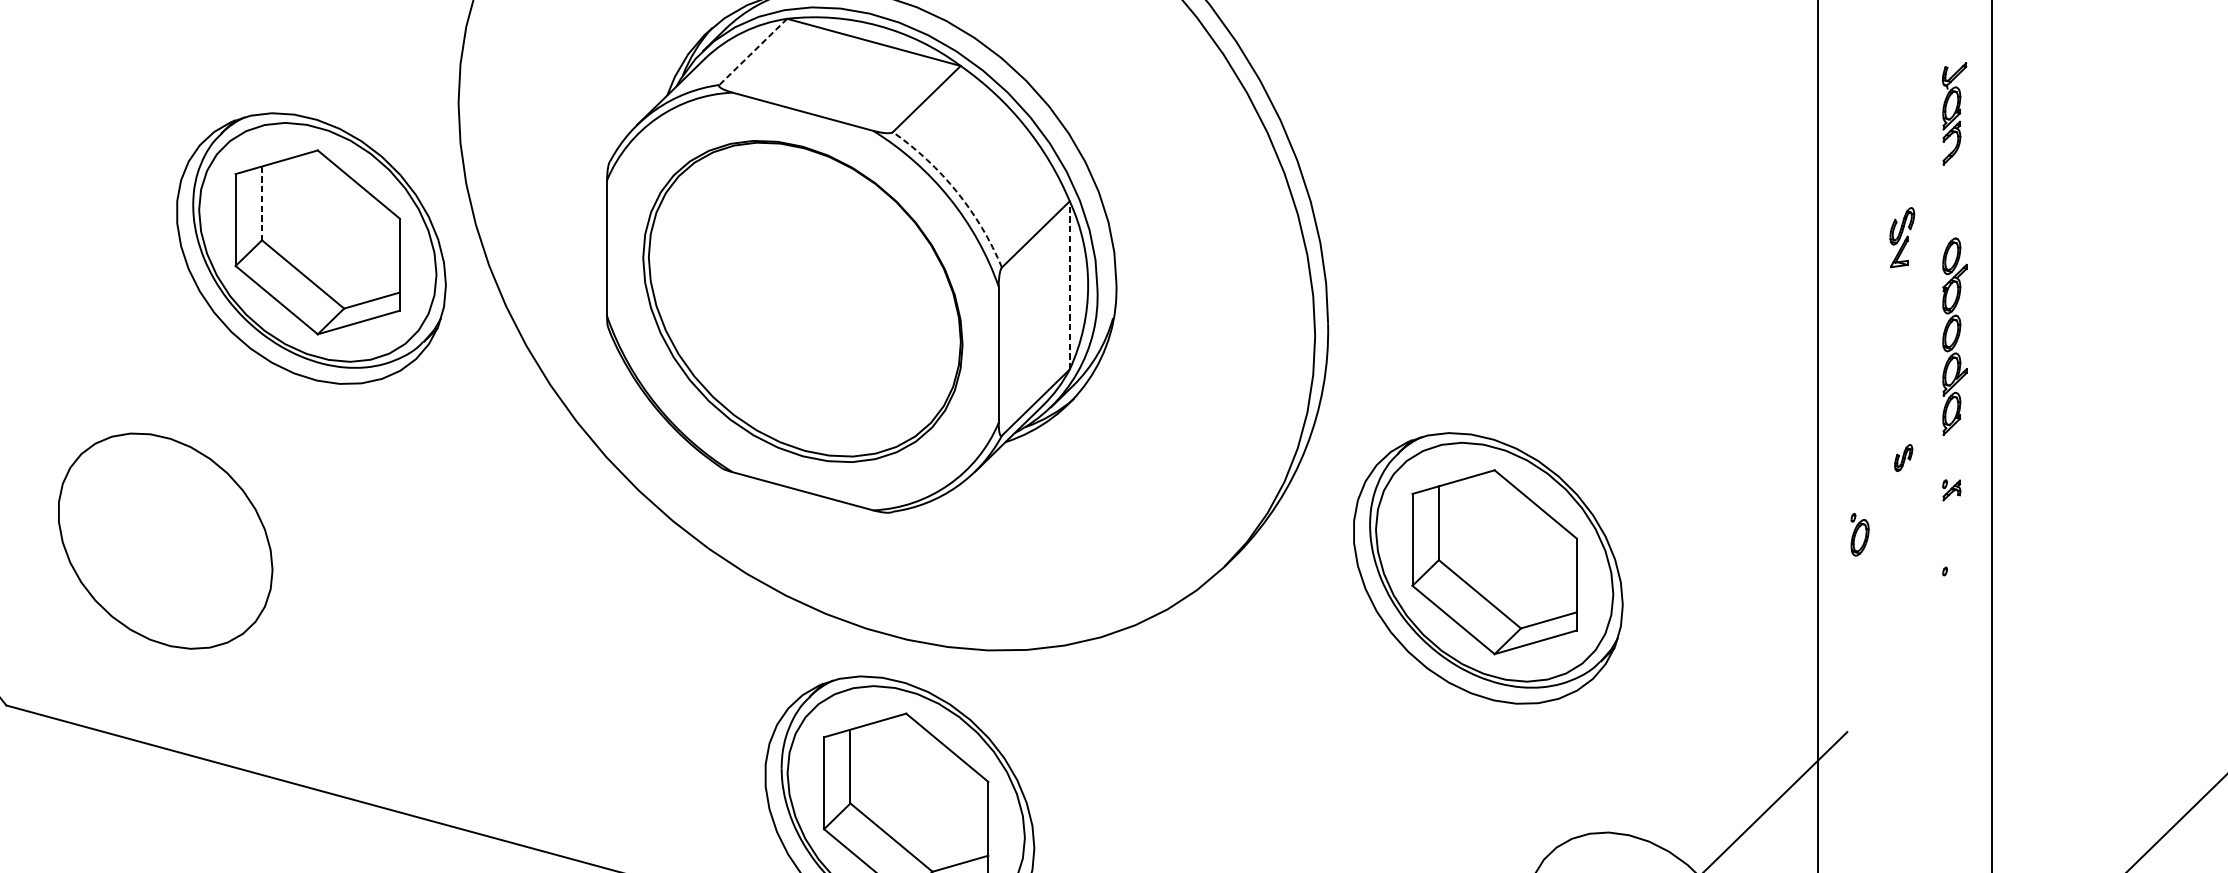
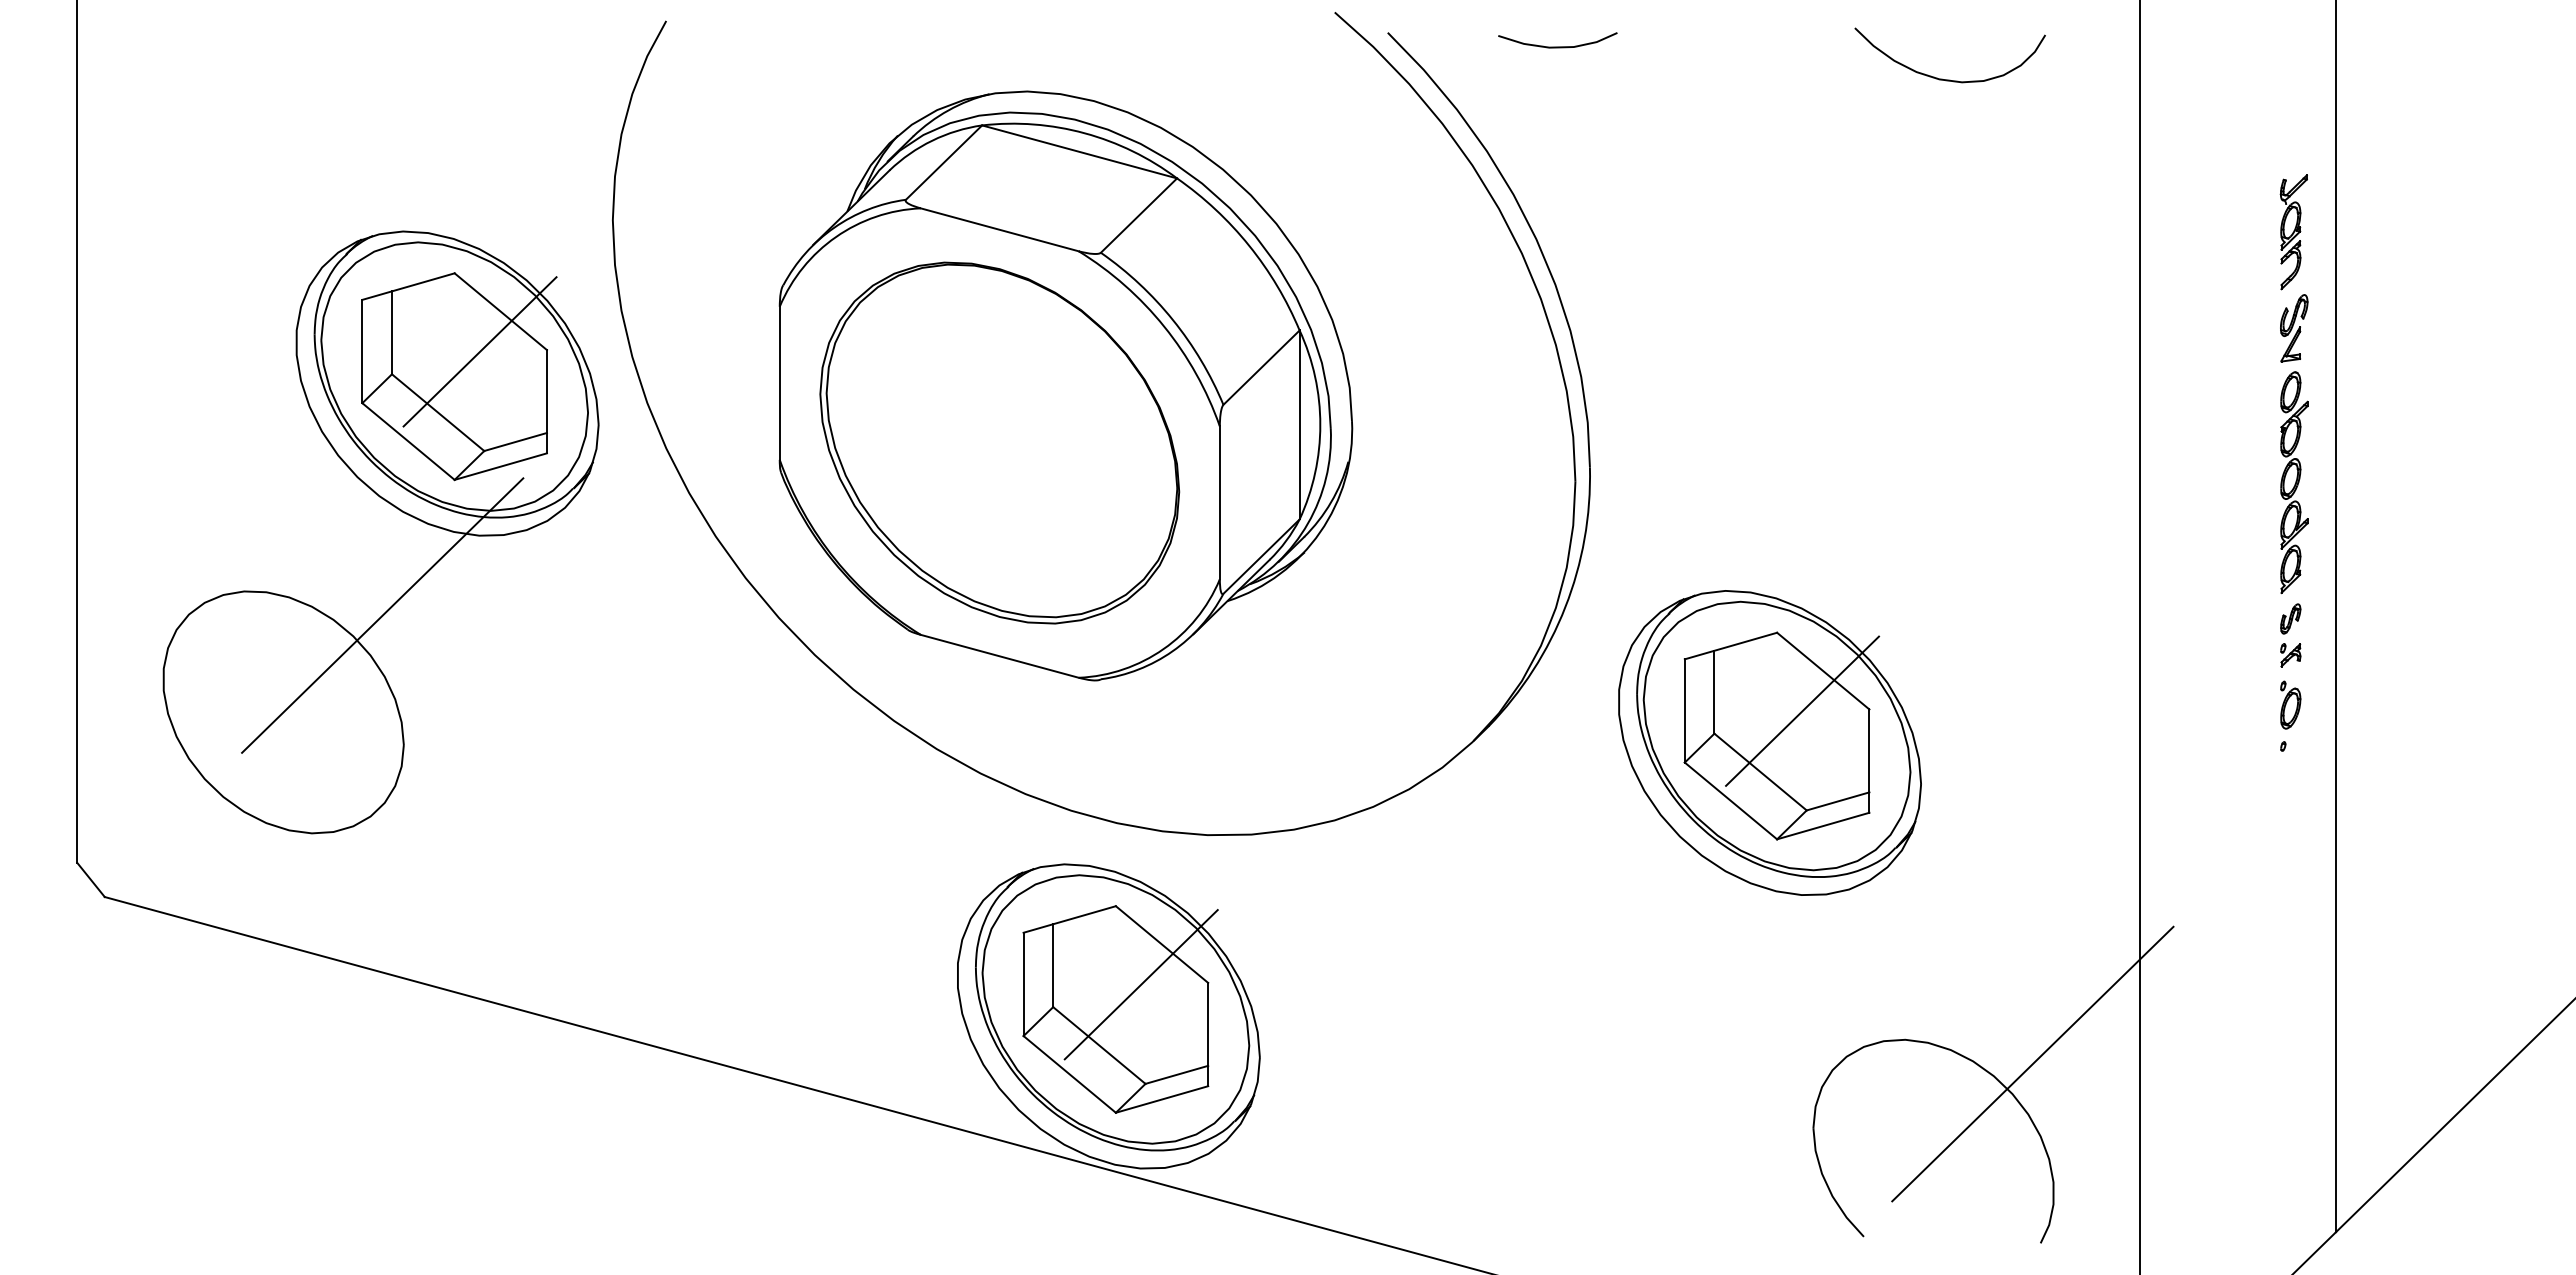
line: (752, 51) -> (943, 162), dashed -> solid
arc: (957, 192) -> (1173, 320), dashed -> solid
line: (261, 204) -> (391, 333), dashed -> solid
line: (339, 220) -> (479, 351), added
part: (1902, 237) -> (2294, 328), moved
line: (1069, 284) -> (1299, 424), dashed -> solid
line: (252, 455) -> (381, 616), added
part: (1903, 457) -> (2290, 618), moved
part: (1859, 534) -> (2290, 704), moved
line: (1517, 539) -> (1802, 710), added
line: (929, 783) -> (1141, 984), added

